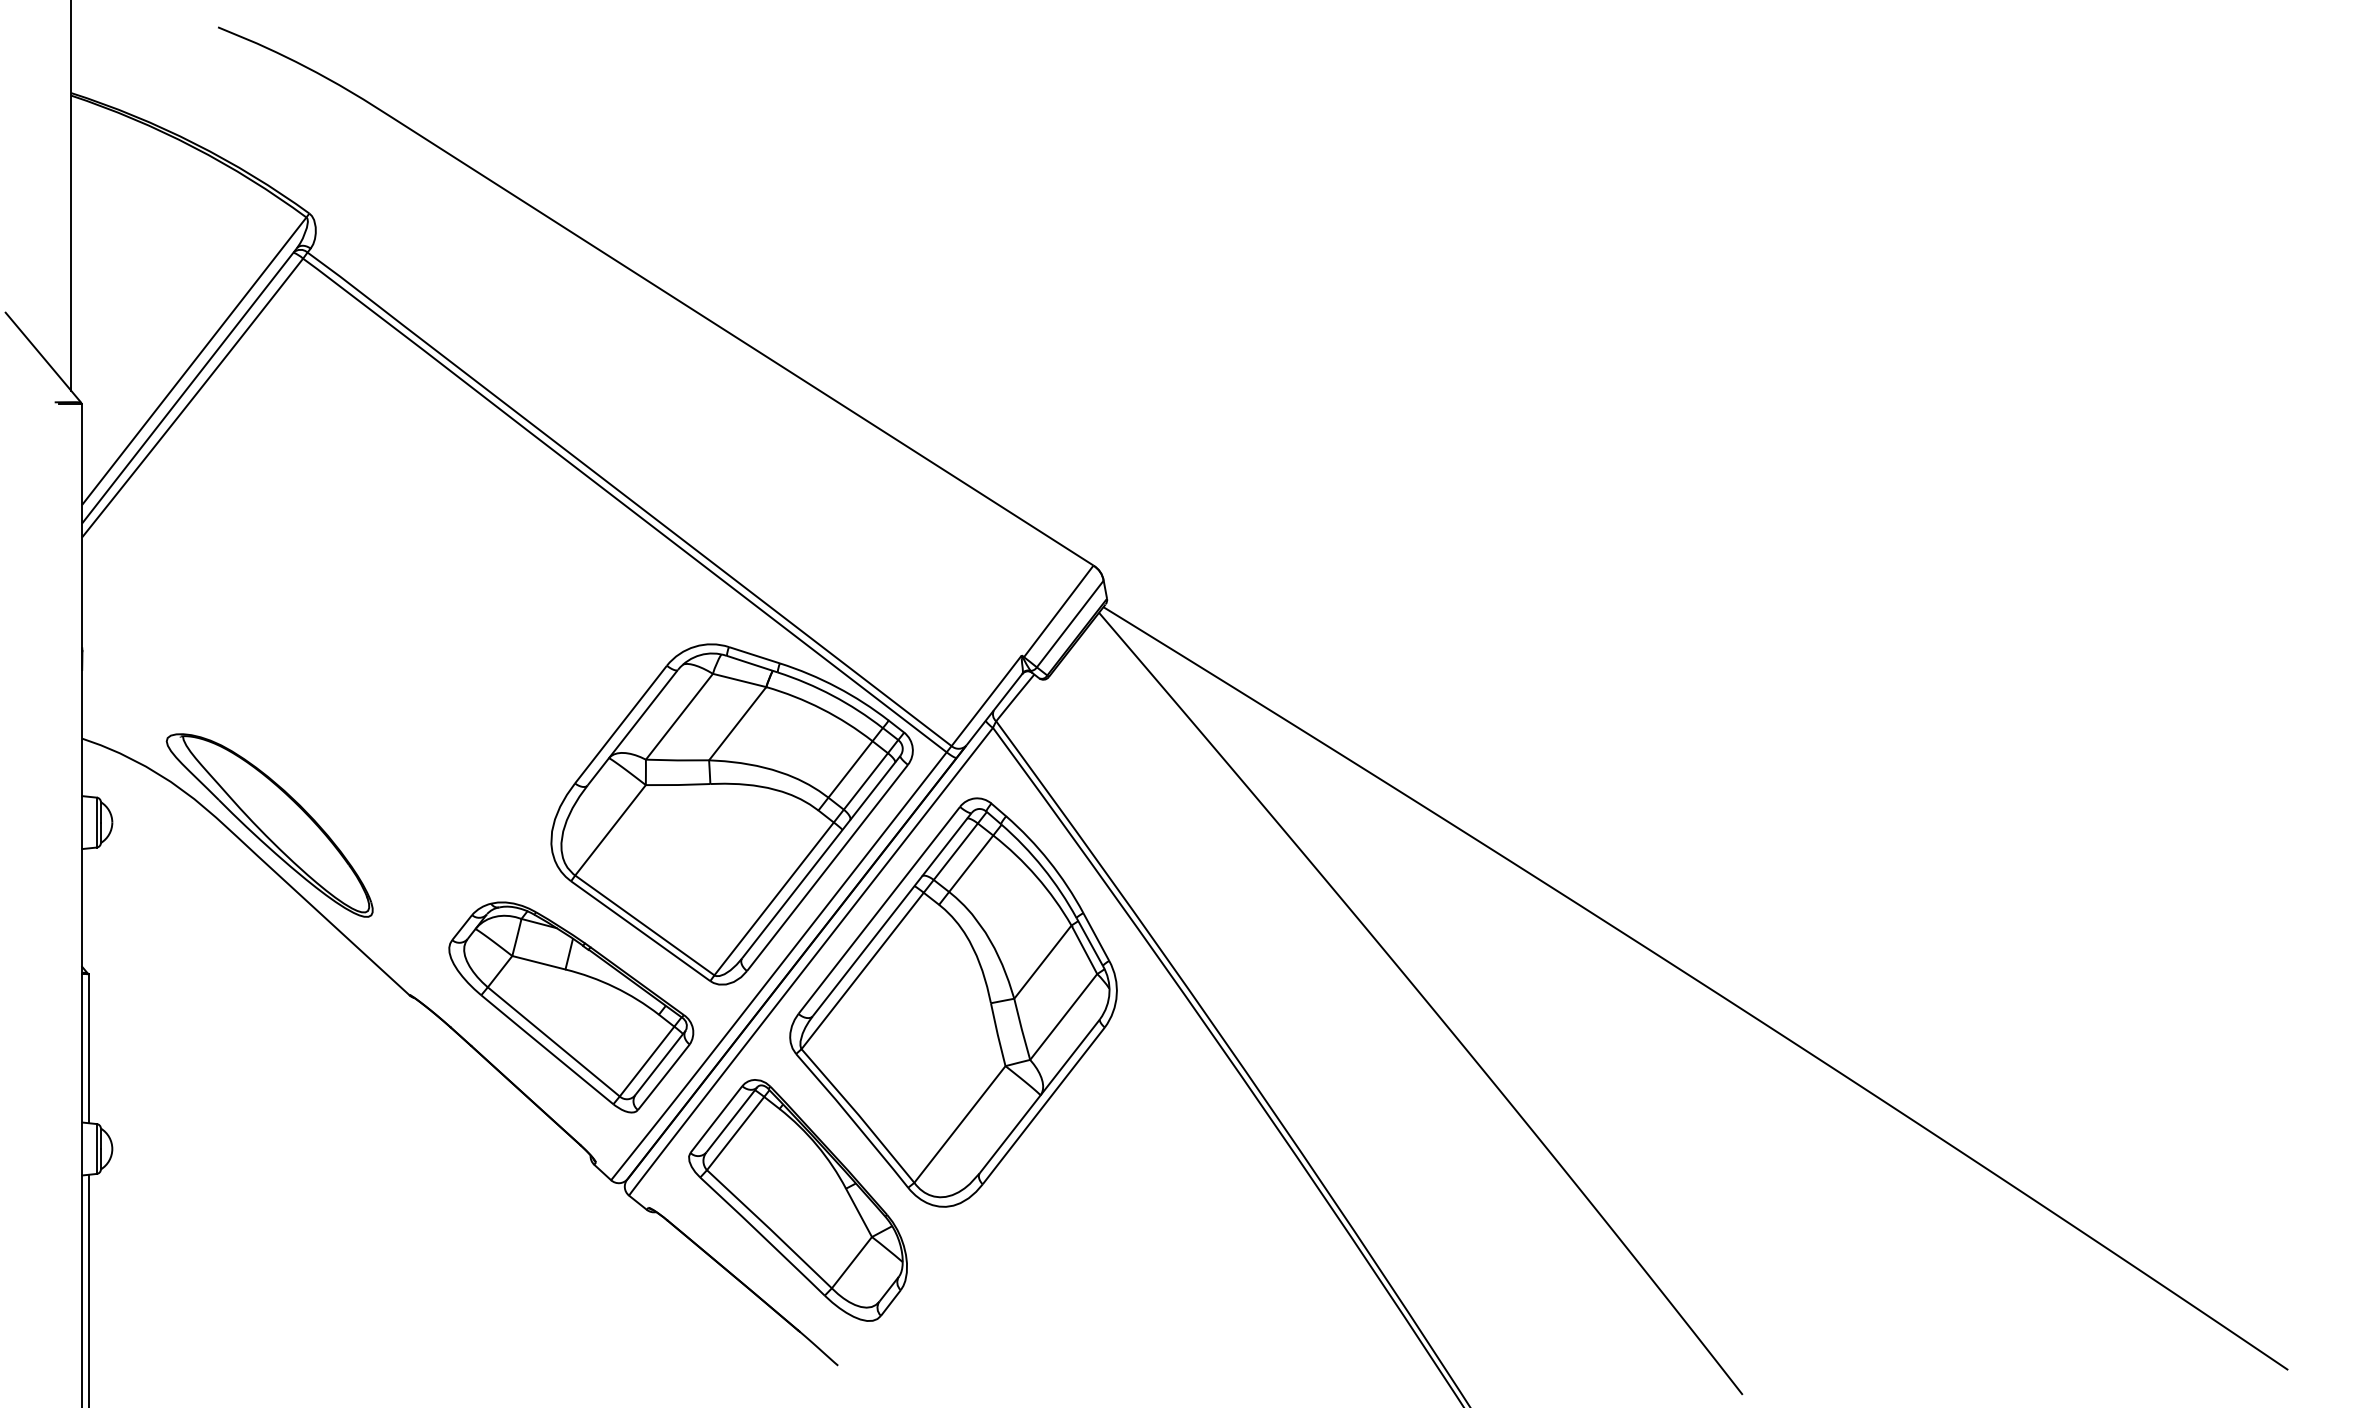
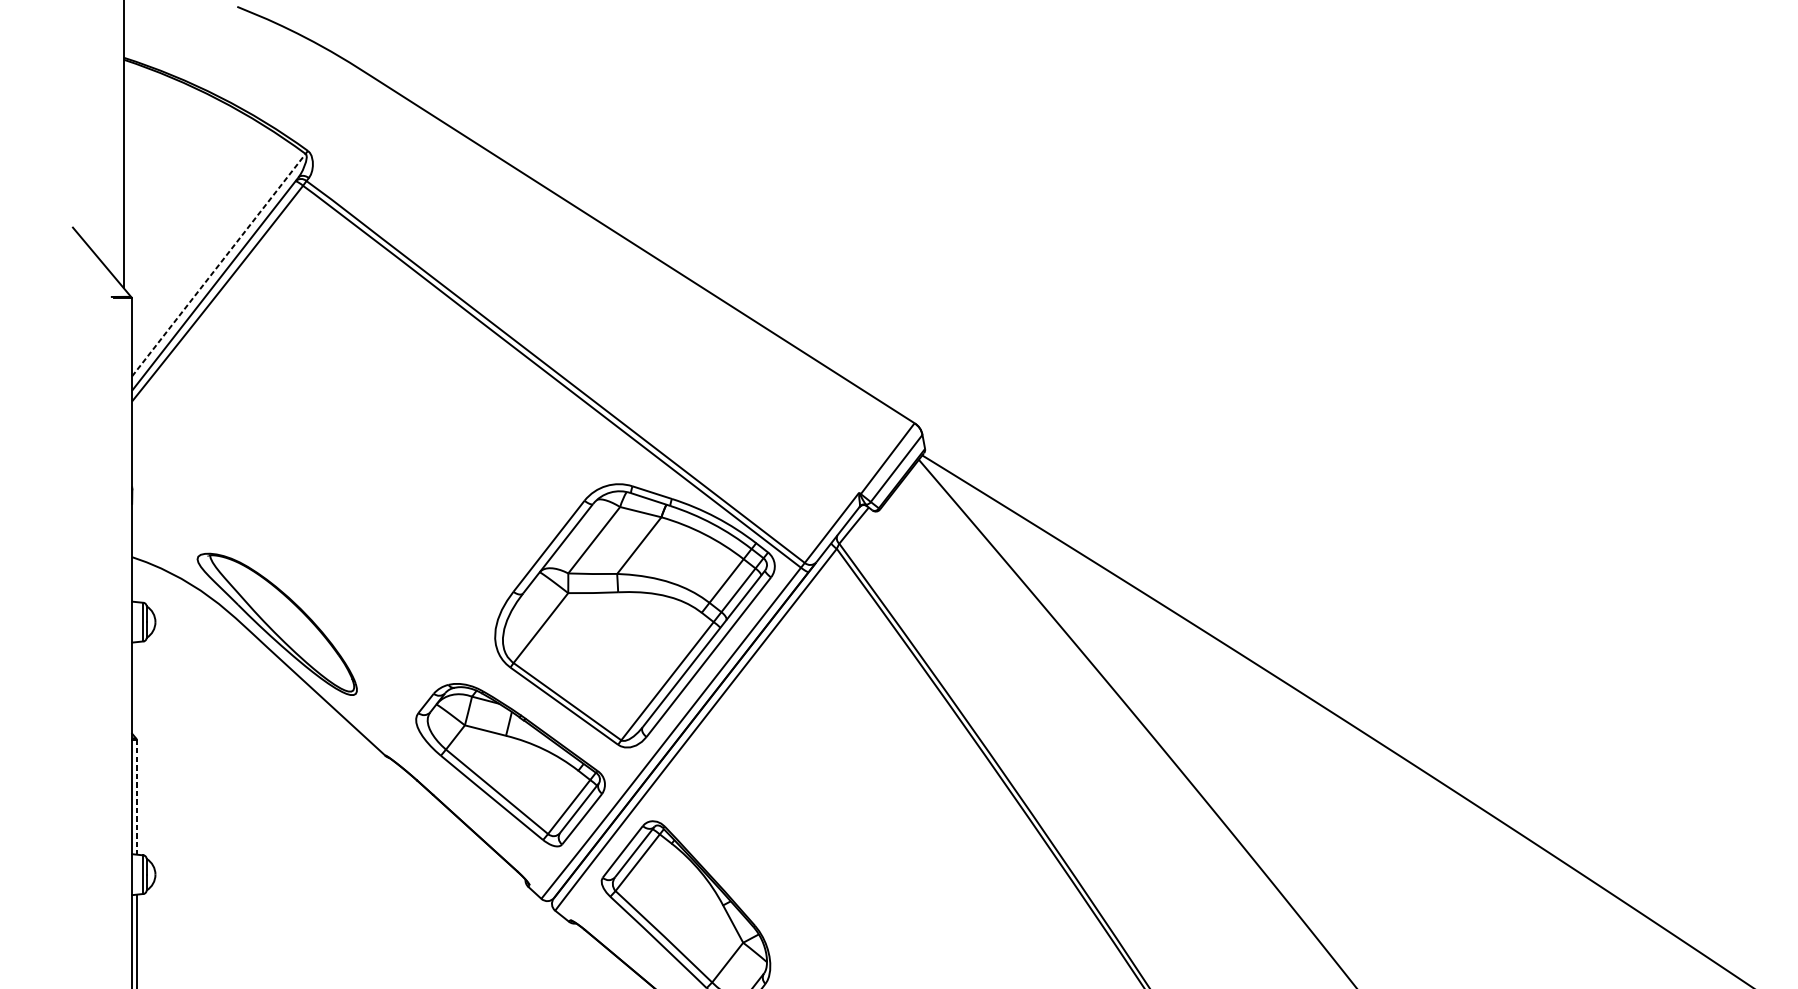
line: (194, 361) -> (219, 265), solid -> dashed
part: (953, 1002) -> (806, 761), removed
line: (88, 1049) -> (137, 797), solid -> dashed

